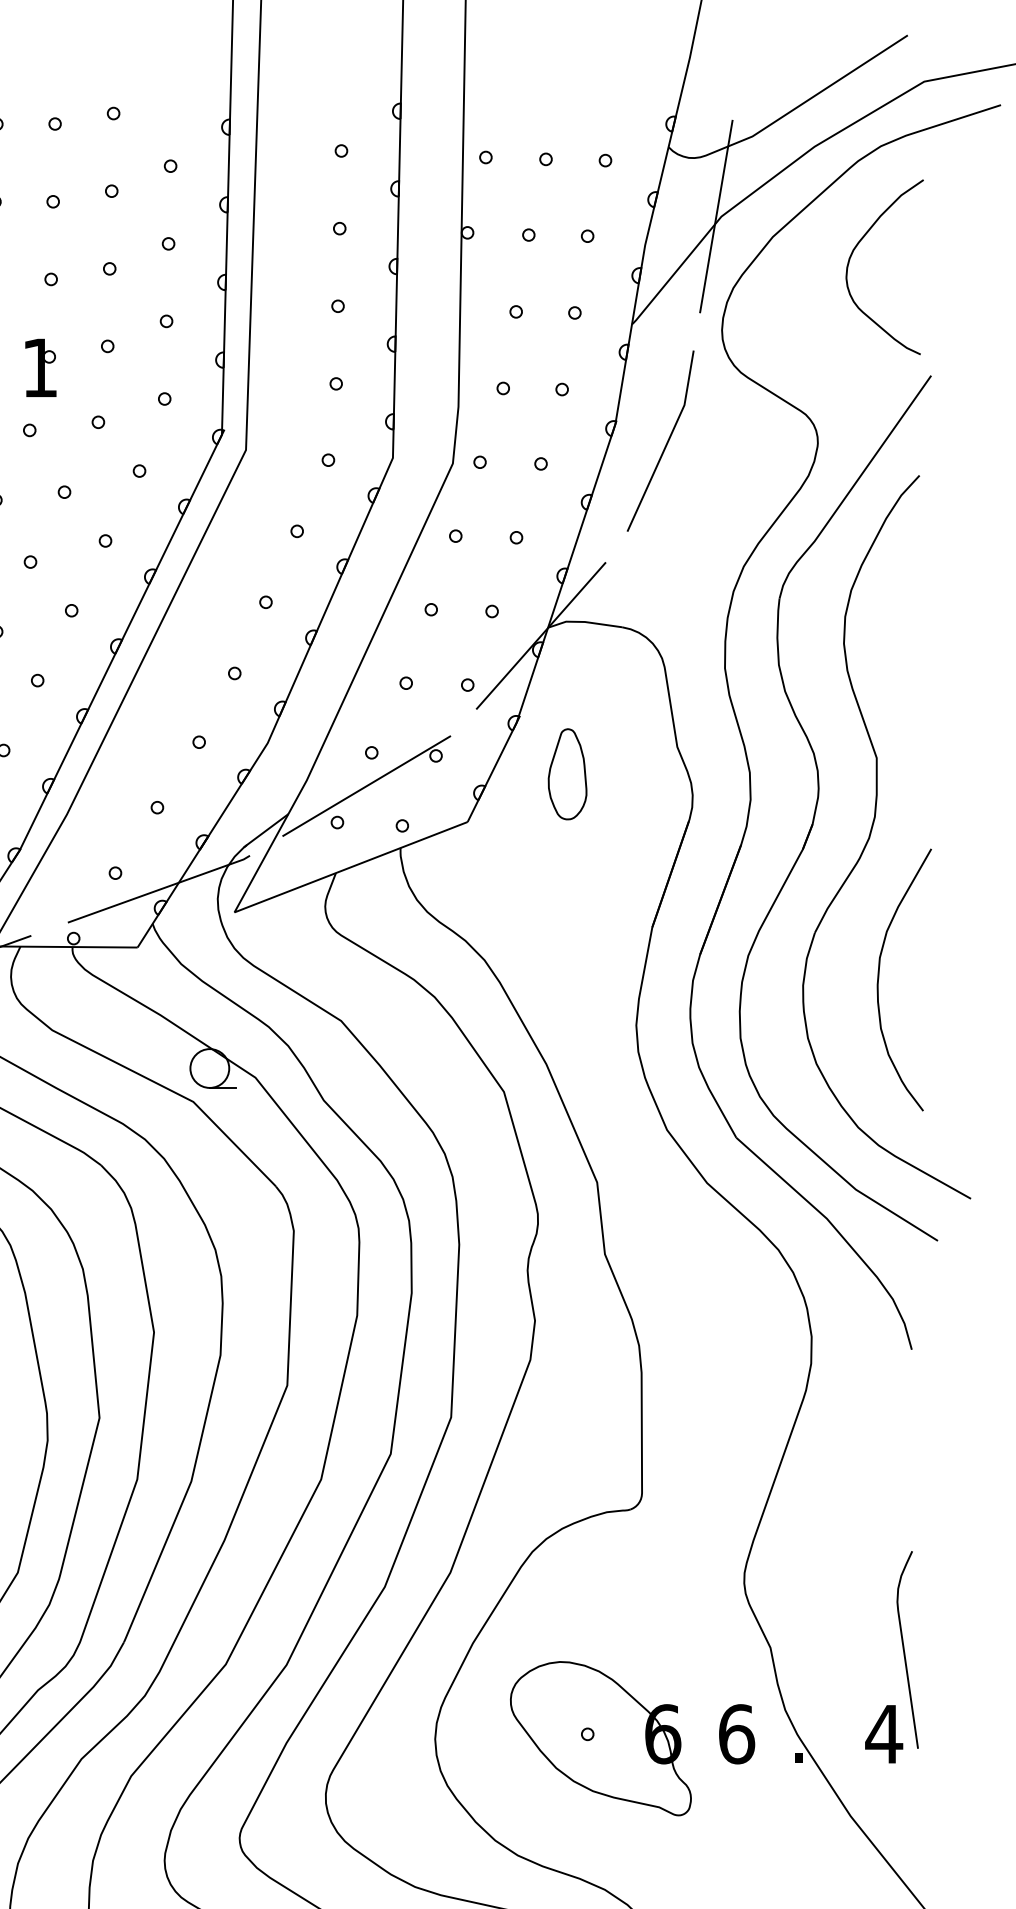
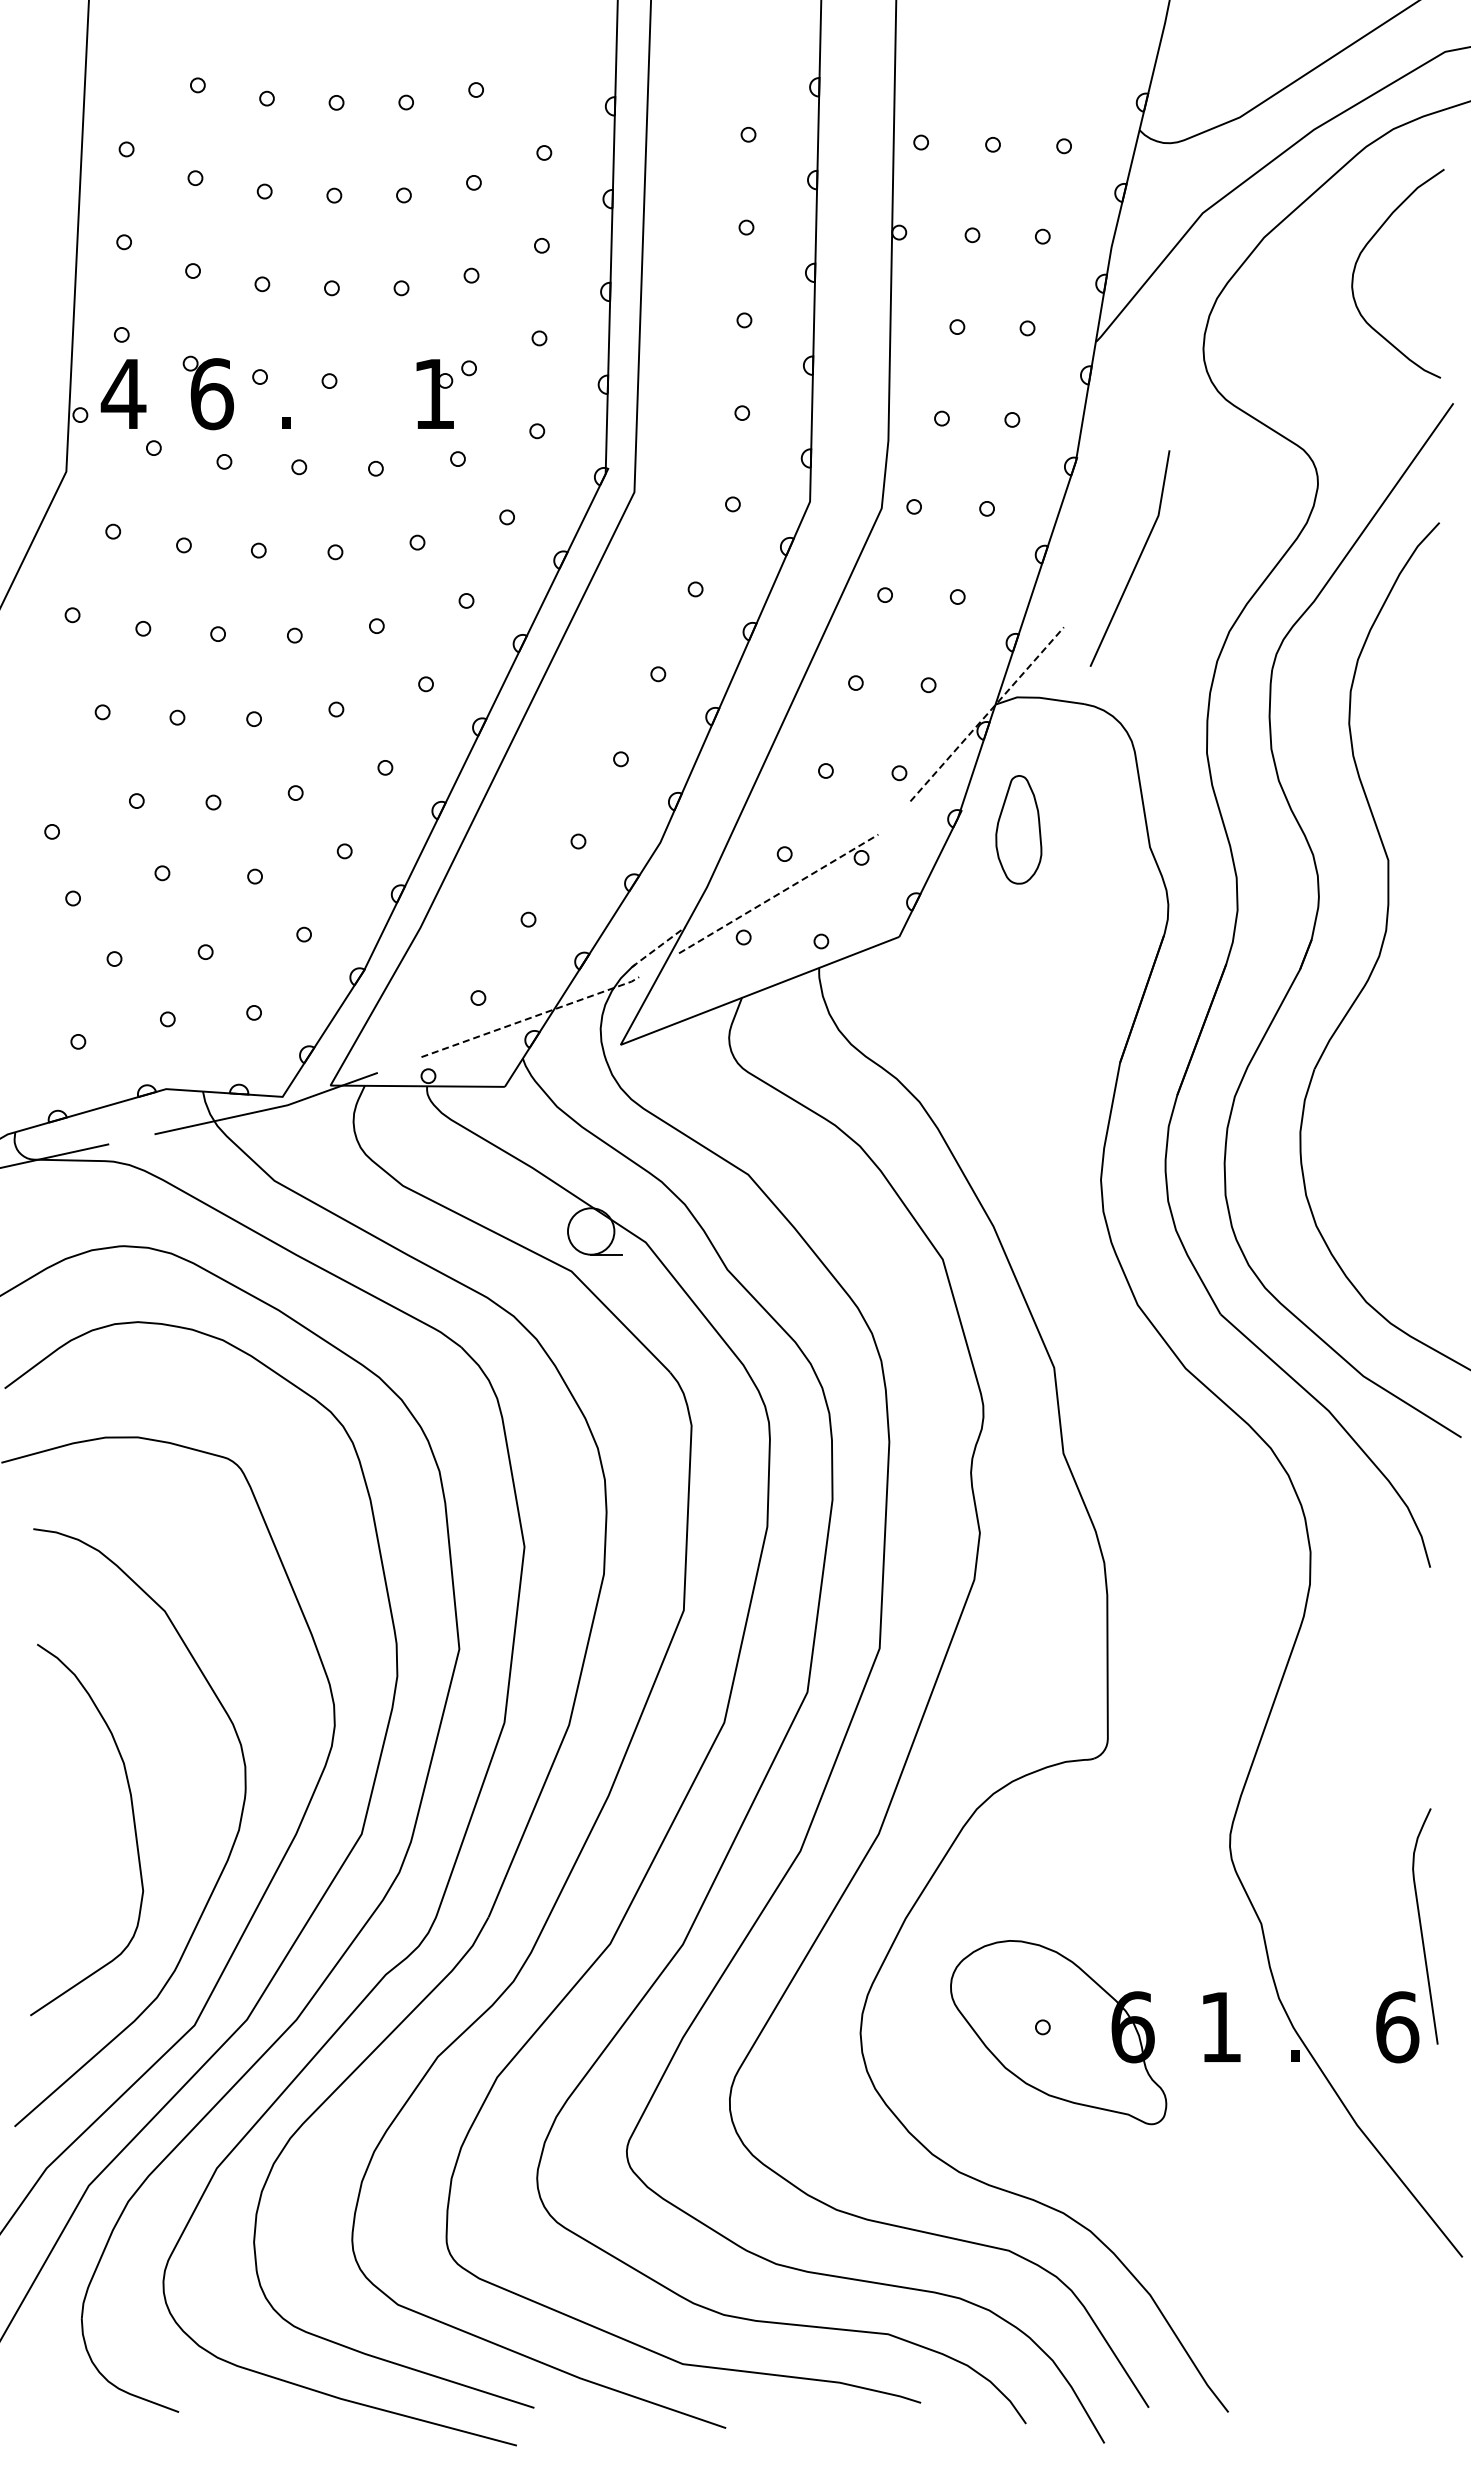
line: (716, 216) -> (1196, 212), removed
part: (40, 367) -> (434, 393), moved
line: (666, 443) -> (1136, 561), moved
line: (541, 635) -> (987, 714), solid -> dashed
part: (567, 774) -> (1018, 829), moved
line: (367, 785) -> (779, 893), solid -> dashed
line: (265, 830) -> (657, 947), solid -> dashed
line: (159, 889) -> (531, 1017), solid -> dashed
curve: (879, 977) -> (1391, 1122), removed
text: (737, 1734) -> (1221, 2027), 6 -> 1
text: (883, 1734) -> (1396, 2027), 4 -> 6

